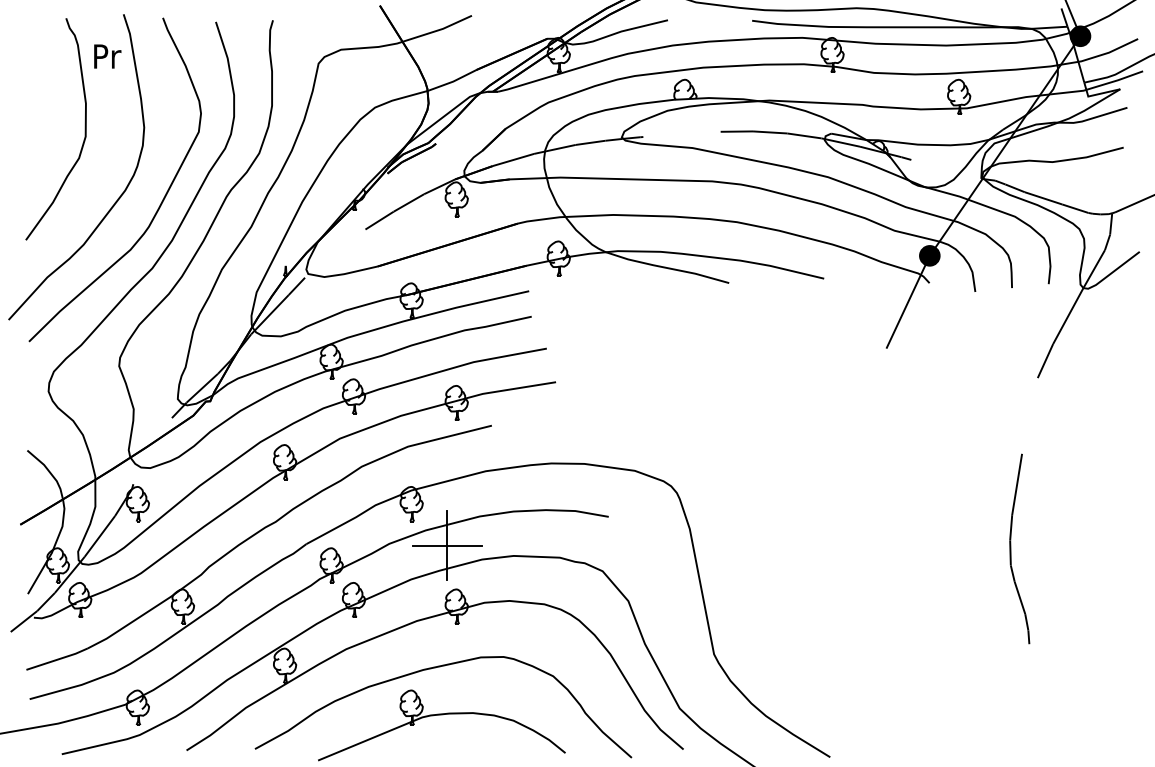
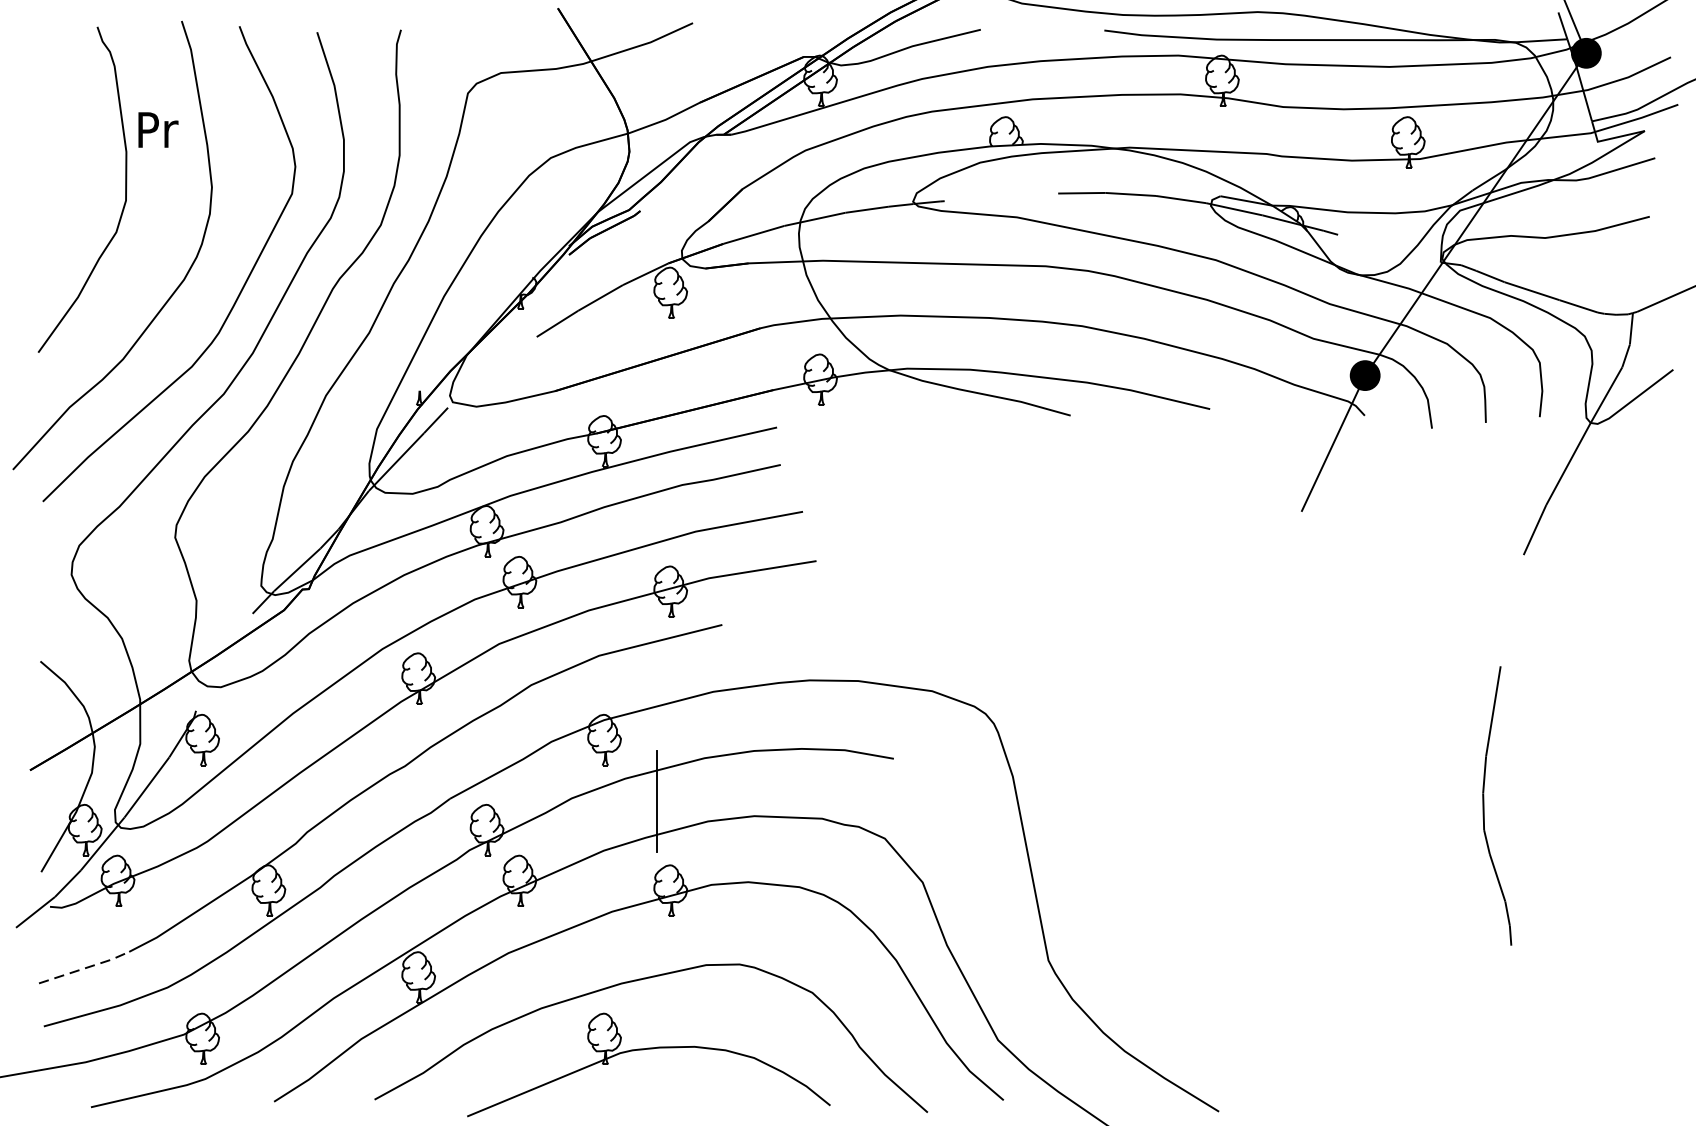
text: (107, 56) -> (158, 129), moved
line: (446, 545) -> (655, 800), removed
line: (58, 659) -> (86, 968), solid -> dashed

